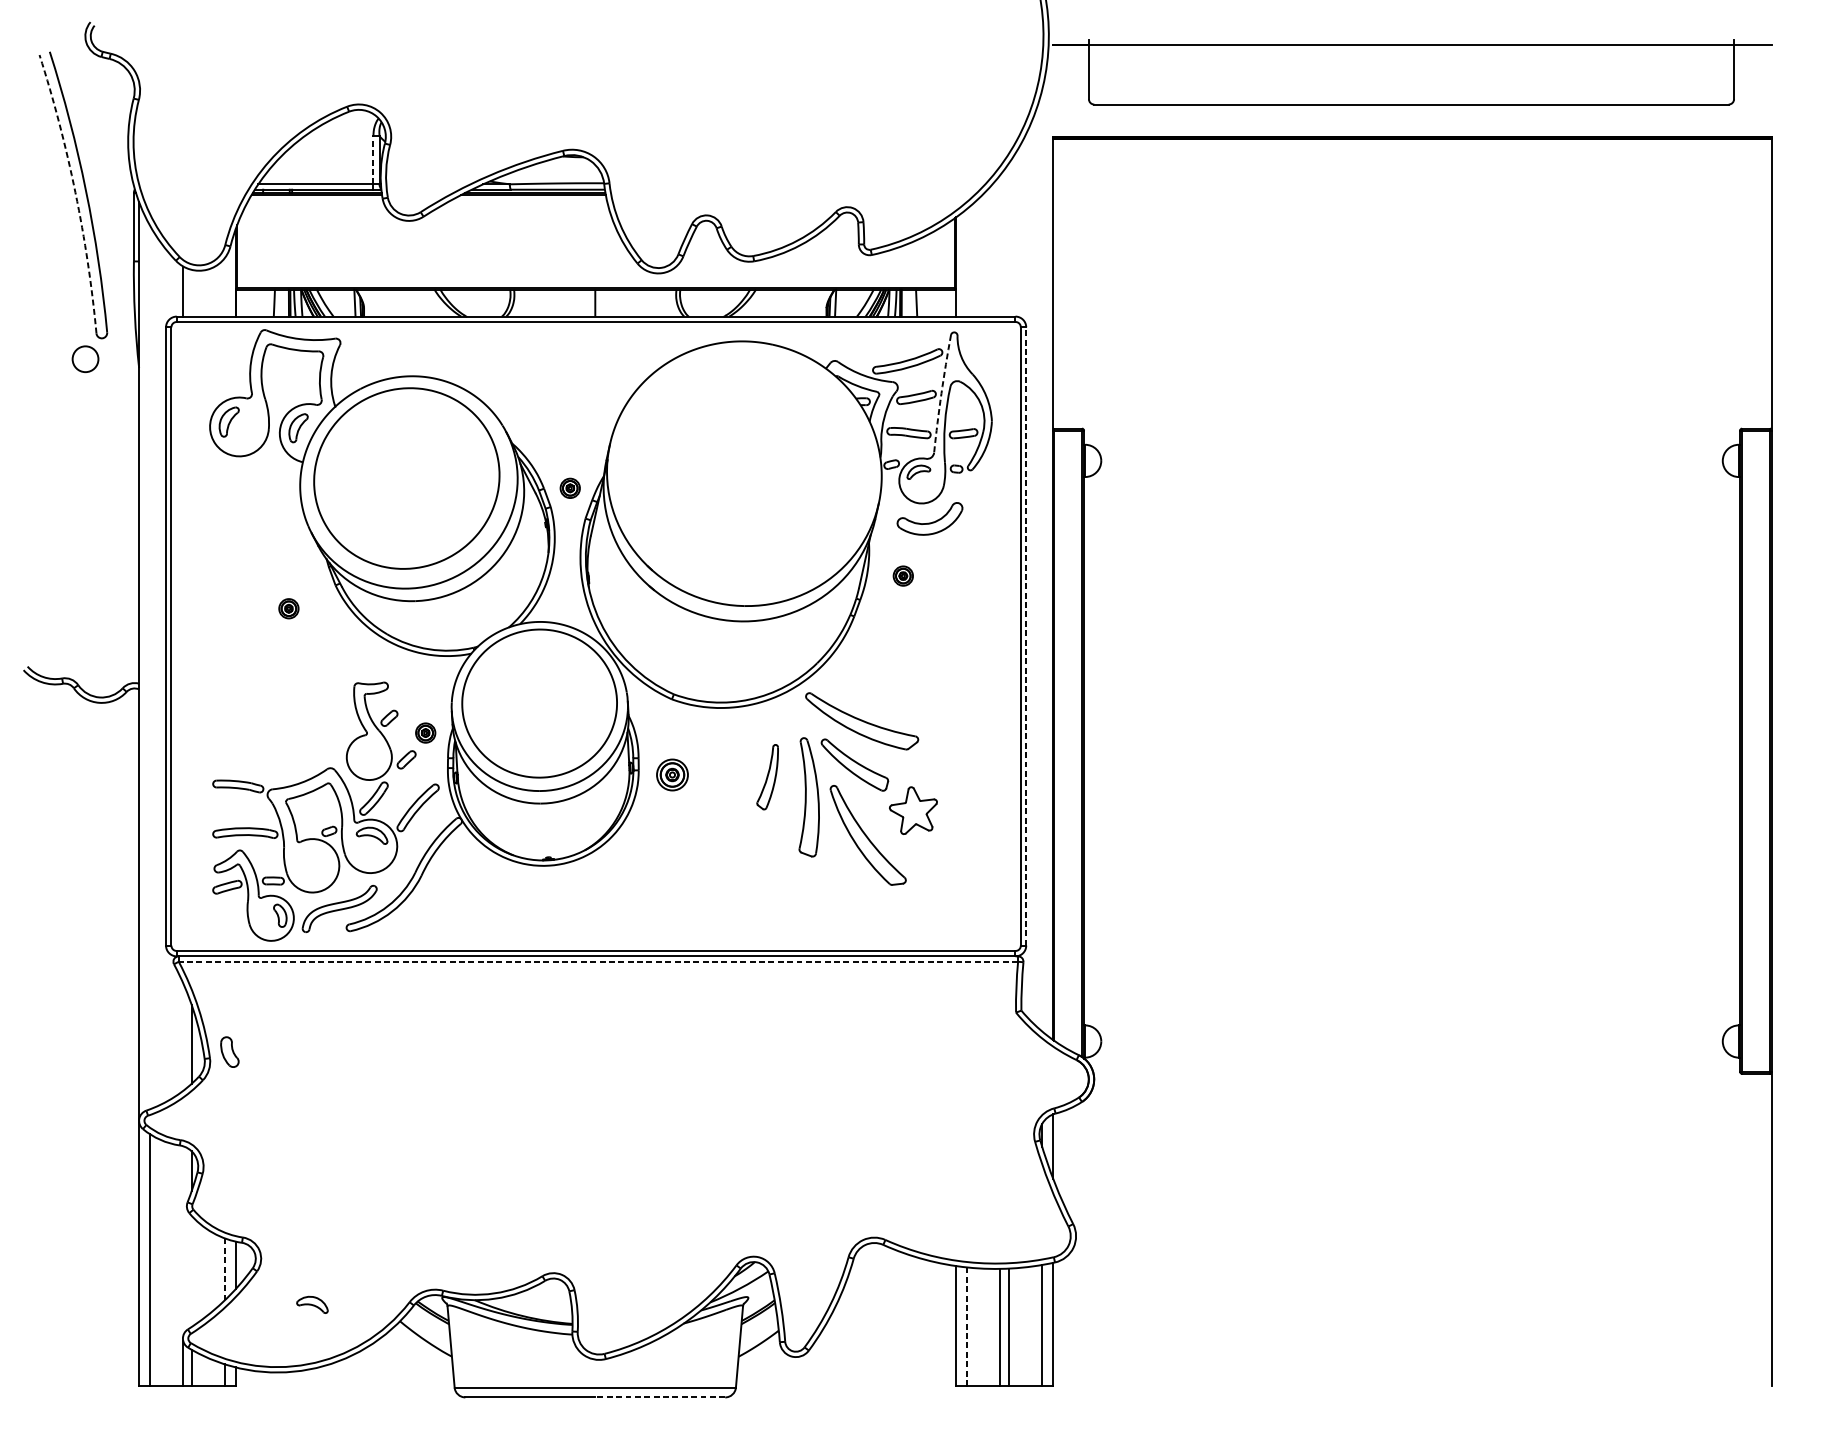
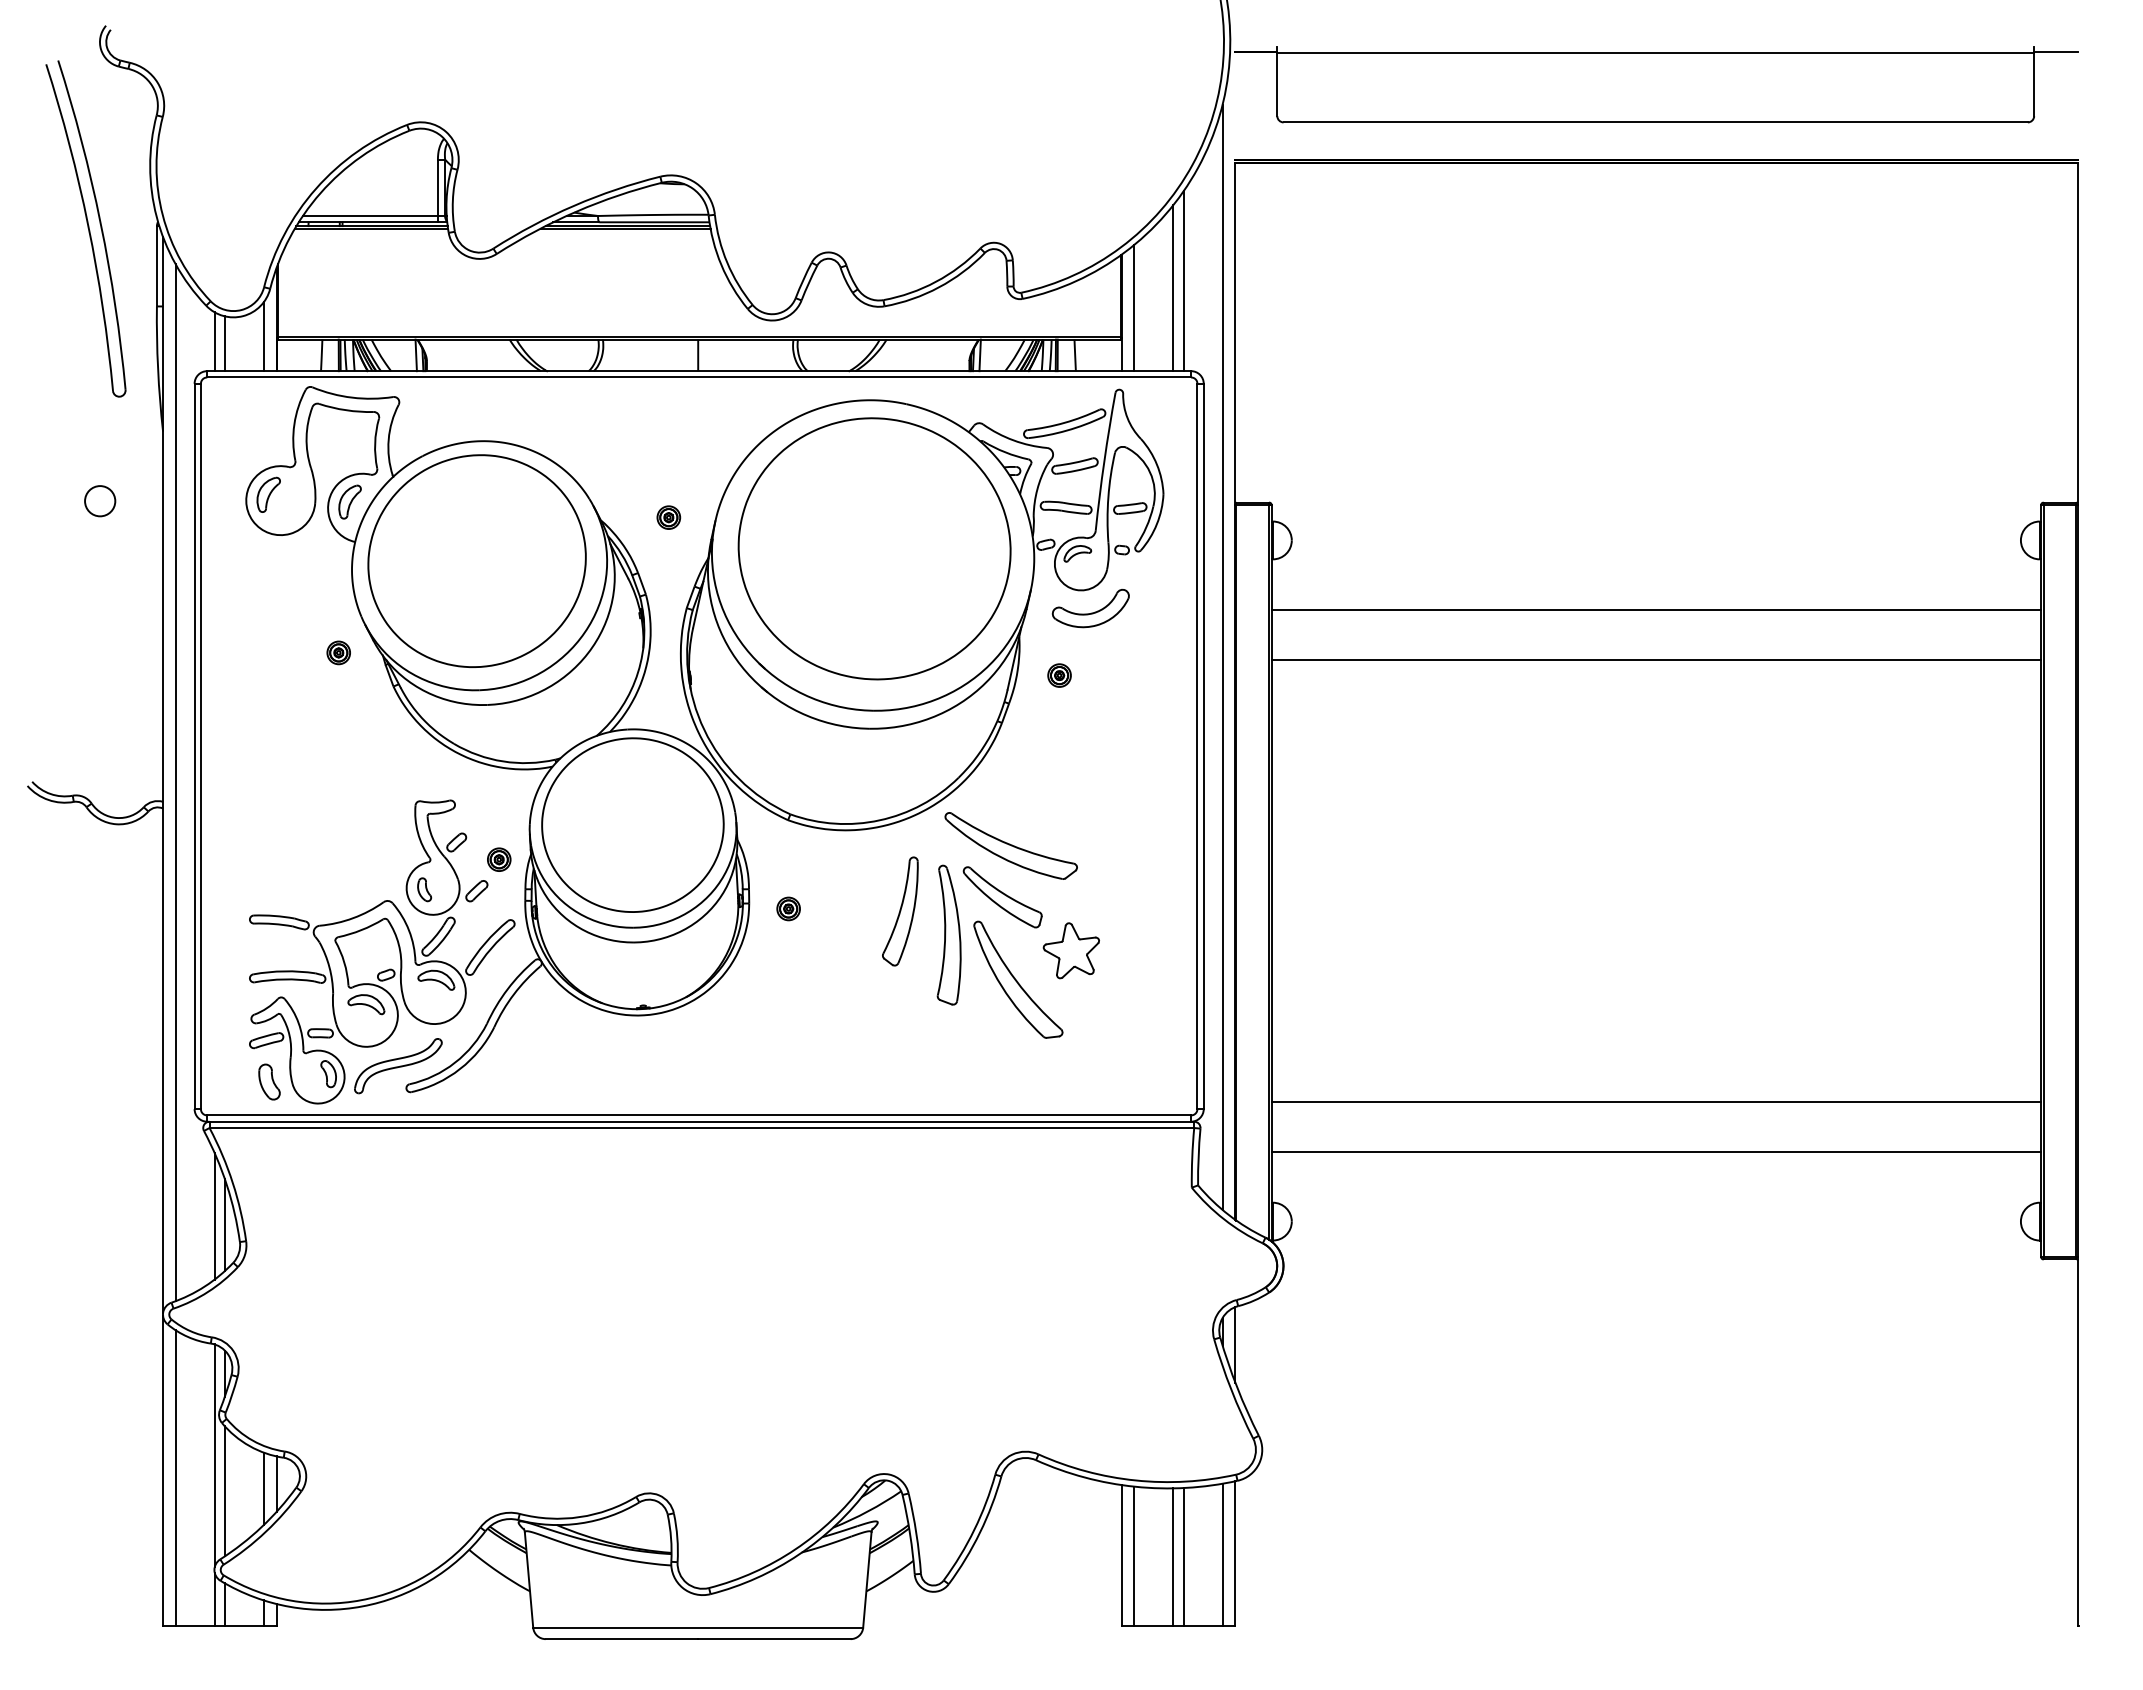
line: (373, 160) -> (437, 187), dashed -> solid
arc: (75, 192) -> (88, 225), dashed -> solid
line: (1008, 240) -> (1183, 281), added
line: (1000, 246) -> (1173, 288), added
line: (967, 262) -> (1134, 307), added
line: (224, 287) -> (263, 336), added
line: (191, 293) -> (224, 343), added
circle: (85, 359) -> (100, 501), moved
arc: (941, 393) -> (1104, 461), dashed -> solid
part: (745, 467) -> (874, 548), added
part: (569, 488) -> (668, 517), moved
line: (1412, 519) -> (1656, 609), added
line: (1042, 560) -> (1222, 657), added
line: (1412, 563) -> (1656, 660), added
part: (288, 608) -> (338, 652), moved
line: (1026, 636) -> (1203, 746), dashed -> solid
line: (149, 667) -> (175, 782), added
part: (361, 758) -> (424, 889), added
part: (672, 774) -> (788, 908), size x0.62
part: (767, 777) -> (900, 911), size x1.43
line: (1412, 939) -> (1656, 1101), added
line: (598, 962) -> (701, 1128), dashed -> solid
line: (1412, 982) -> (1656, 1152), added
line: (182, 1037) -> (214, 1216), added
part: (229, 1051) -> (269, 1081), moved
line: (182, 1240) -> (214, 1455), added
line: (224, 1269) -> (263, 1489), dashed -> solid
line: (191, 1271) -> (224, 1491), added
part: (312, 1304) -> (366, 1004), moved
line: (967, 1326) -> (1134, 1556), dashed -> solid
line: (659, 1397) -> (773, 1639), dashed -> solid

